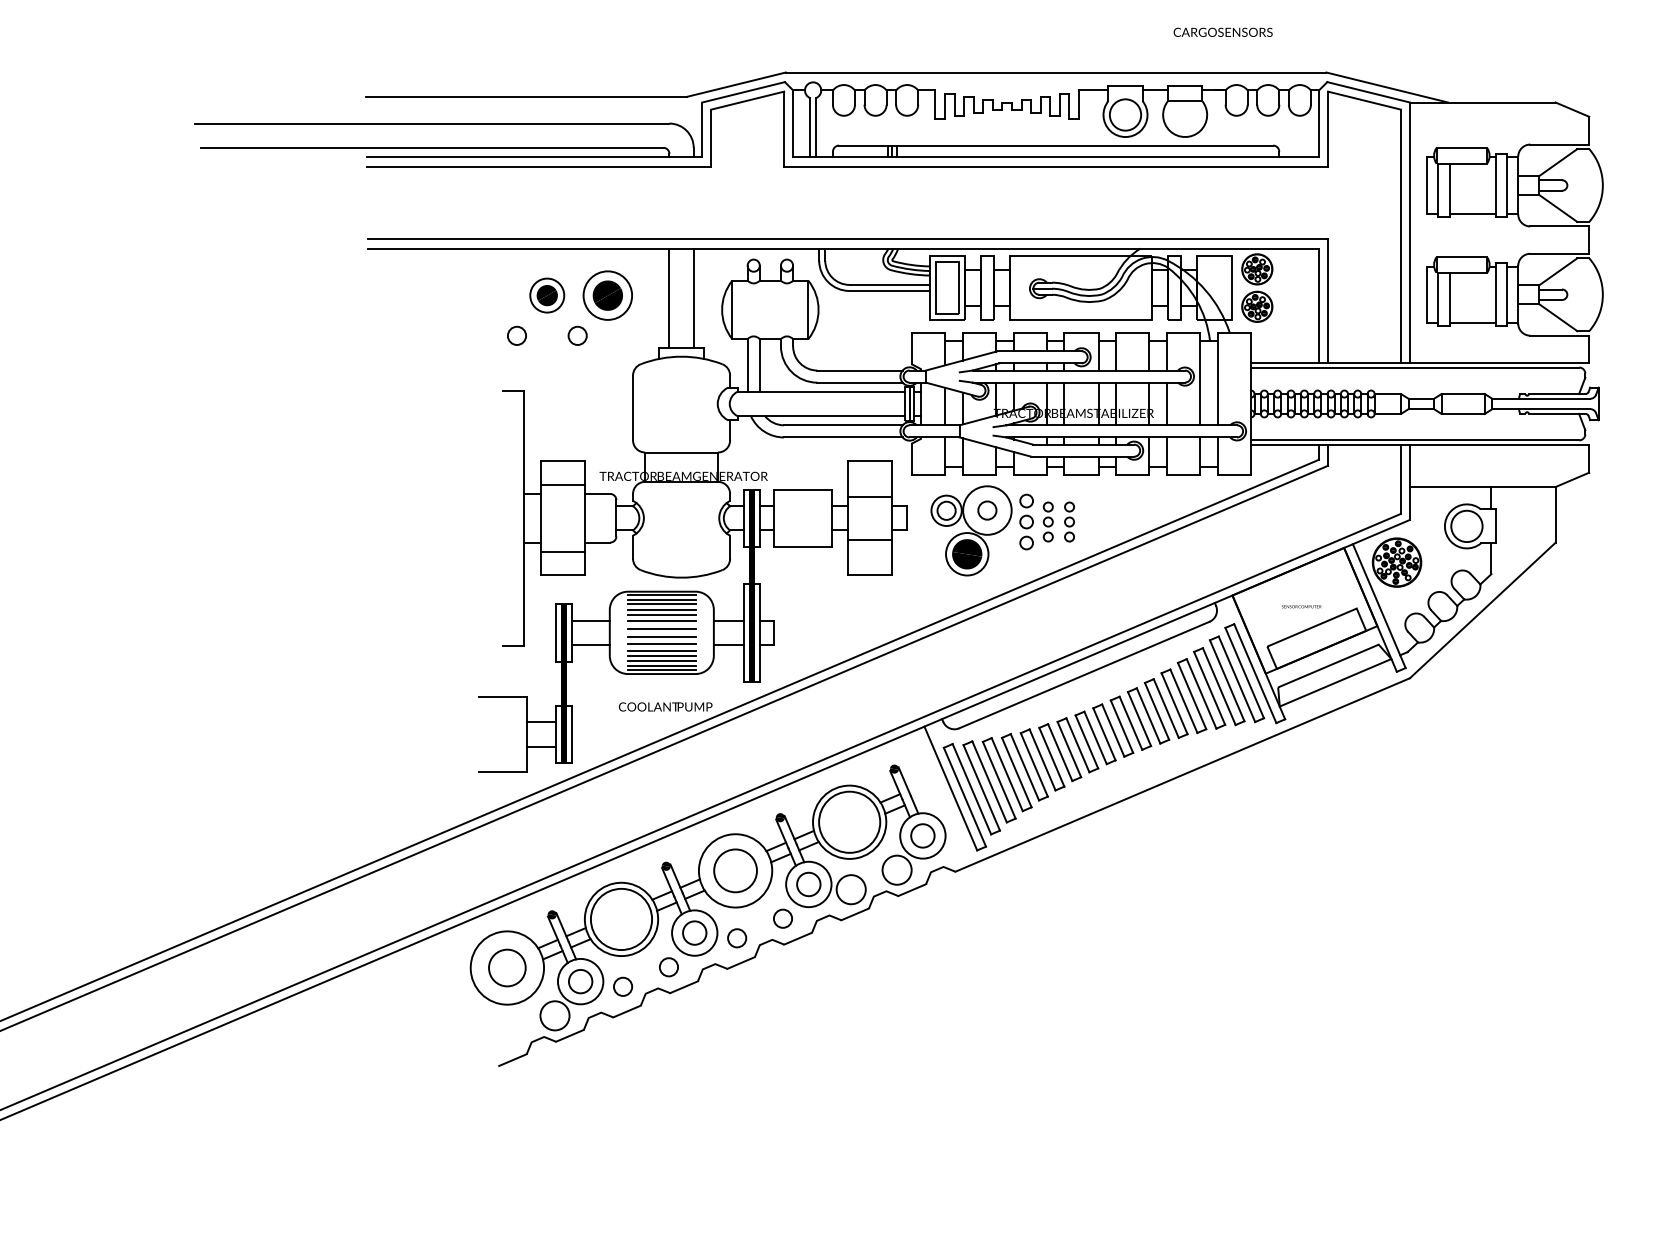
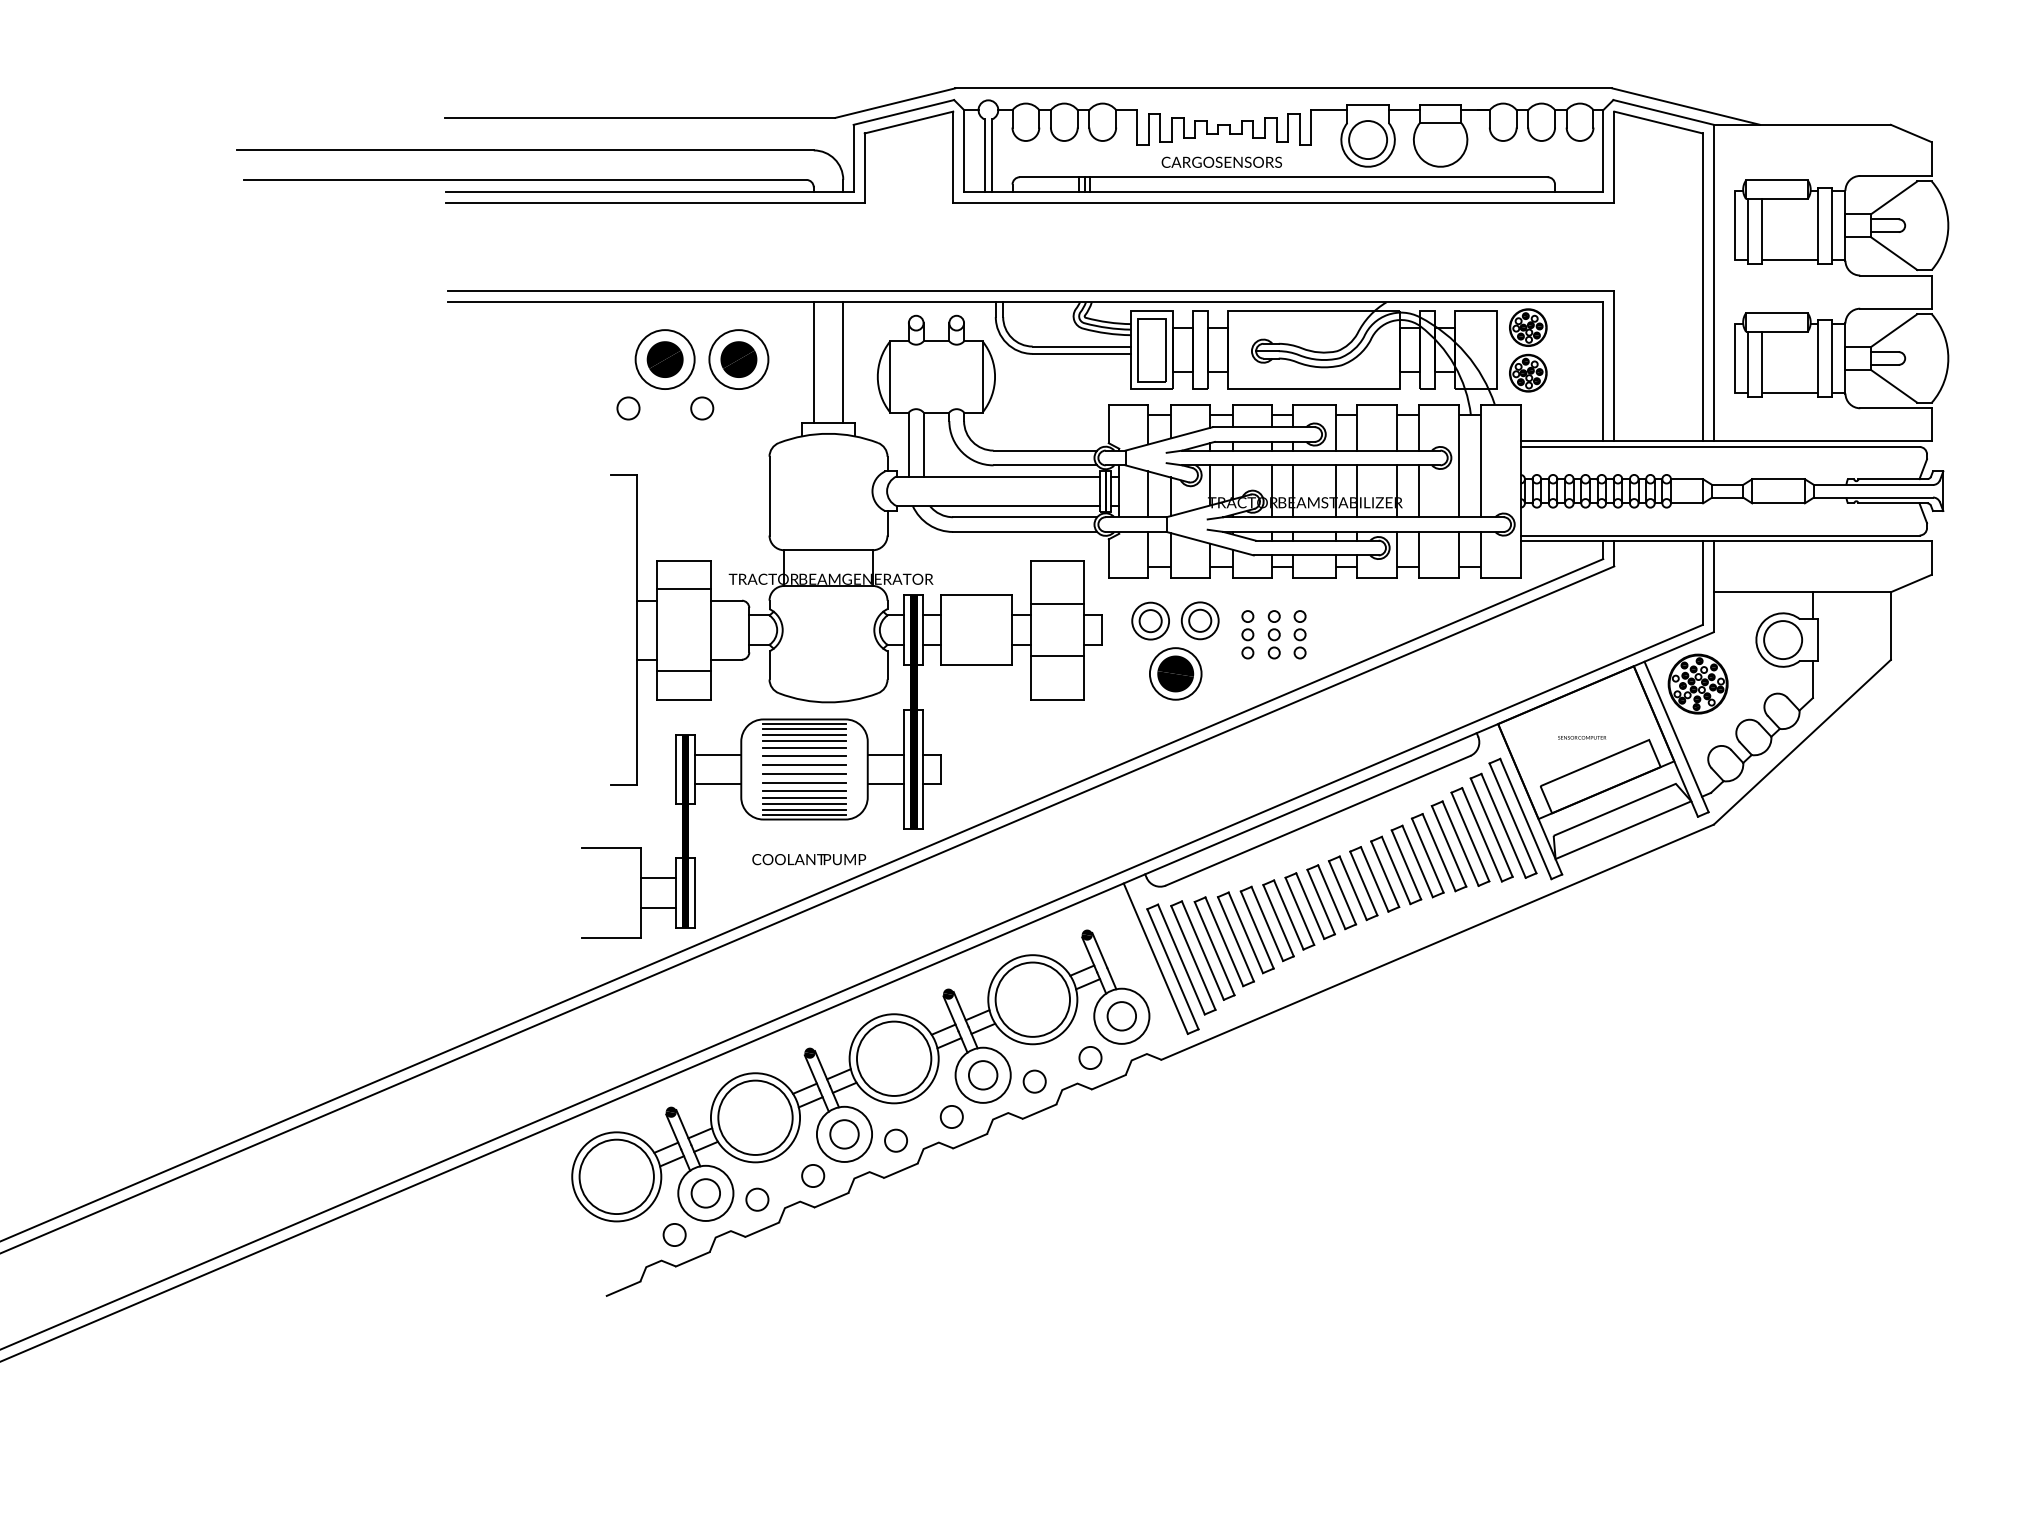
text: (1222, 31) -> (1221, 161), moved
part: (547, 295) -> (665, 359), size x1.43
circle: (987, 510) -> (1200, 620), size x0.62
part: (1026, 521) -> (1247, 634), size x0.71
circle: (735, 870) -> (894, 1058), size x1.43
circle: (897, 870) -> (1090, 1058), size x0.62
circle: (851, 889) -> (1035, 1081), size x0.62
circle: (506, 967) -> (615, 1176), size x1.67
circle: (554, 1015) -> (674, 1234), size x0.62

